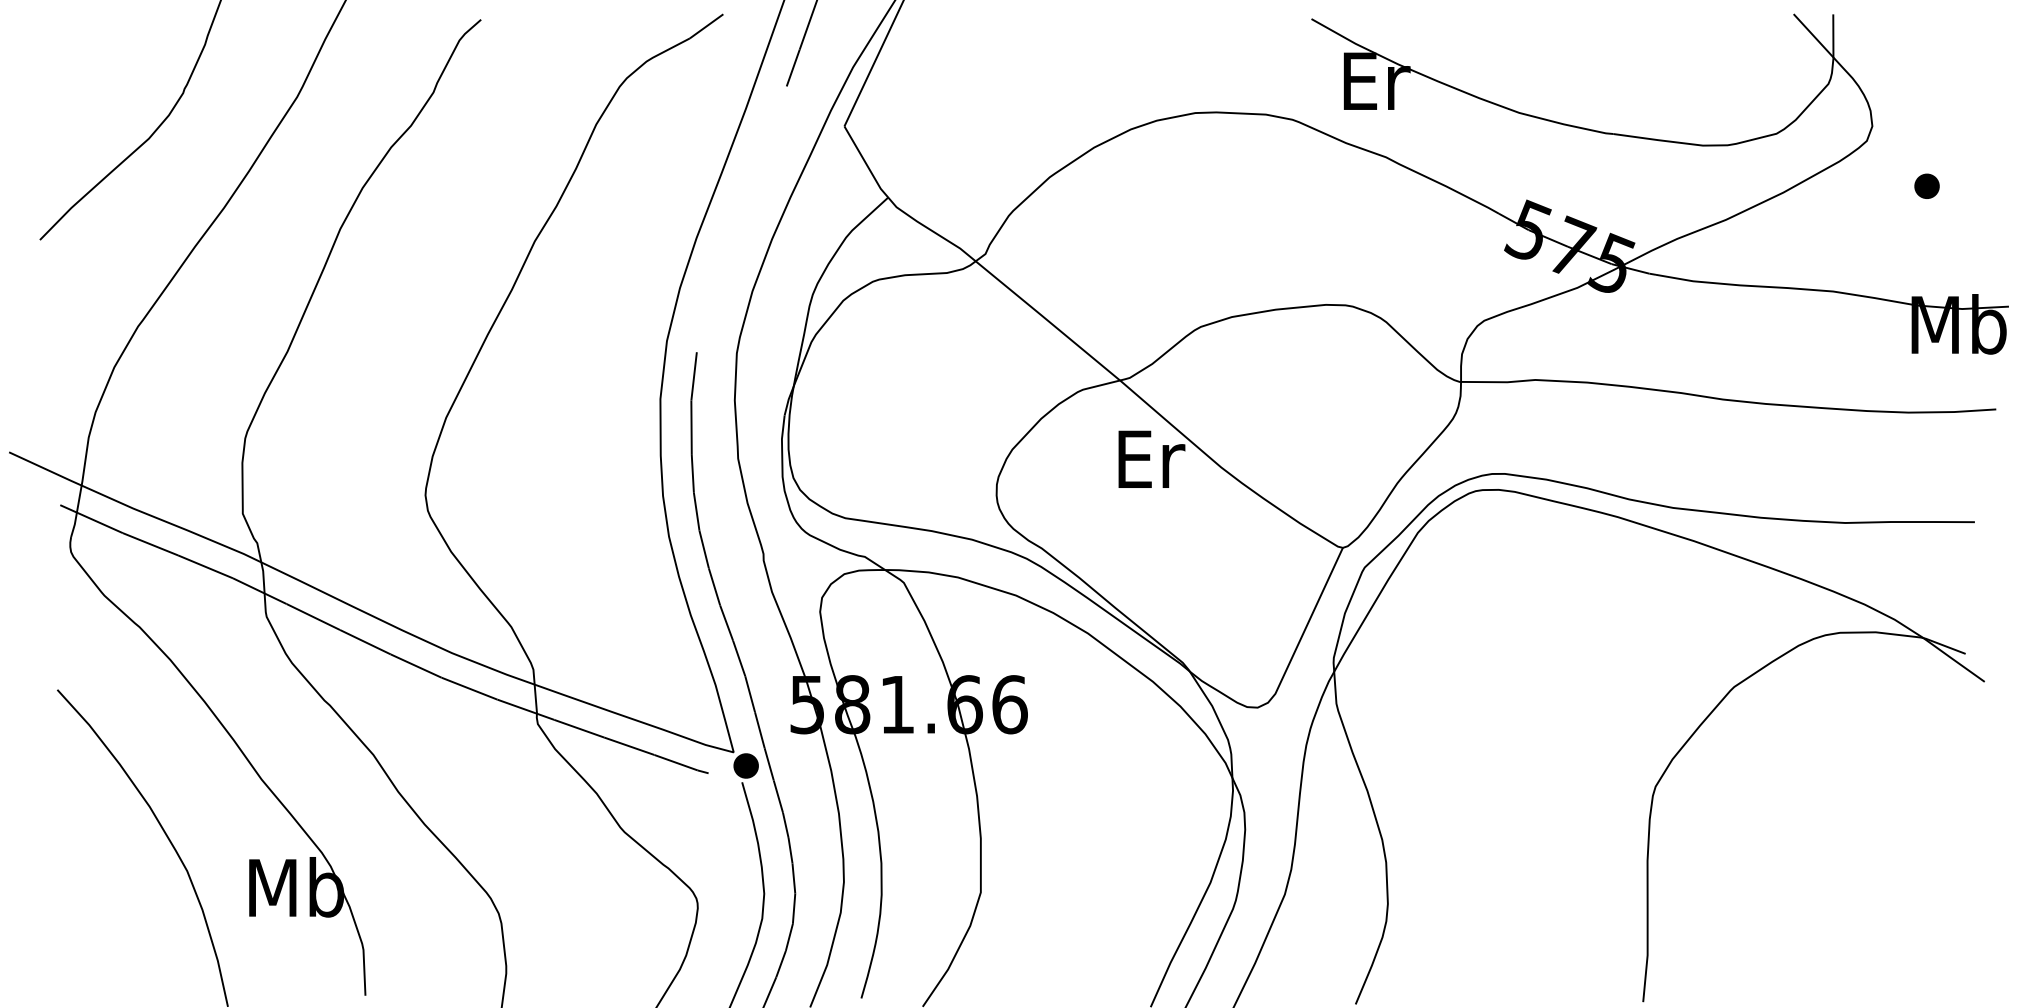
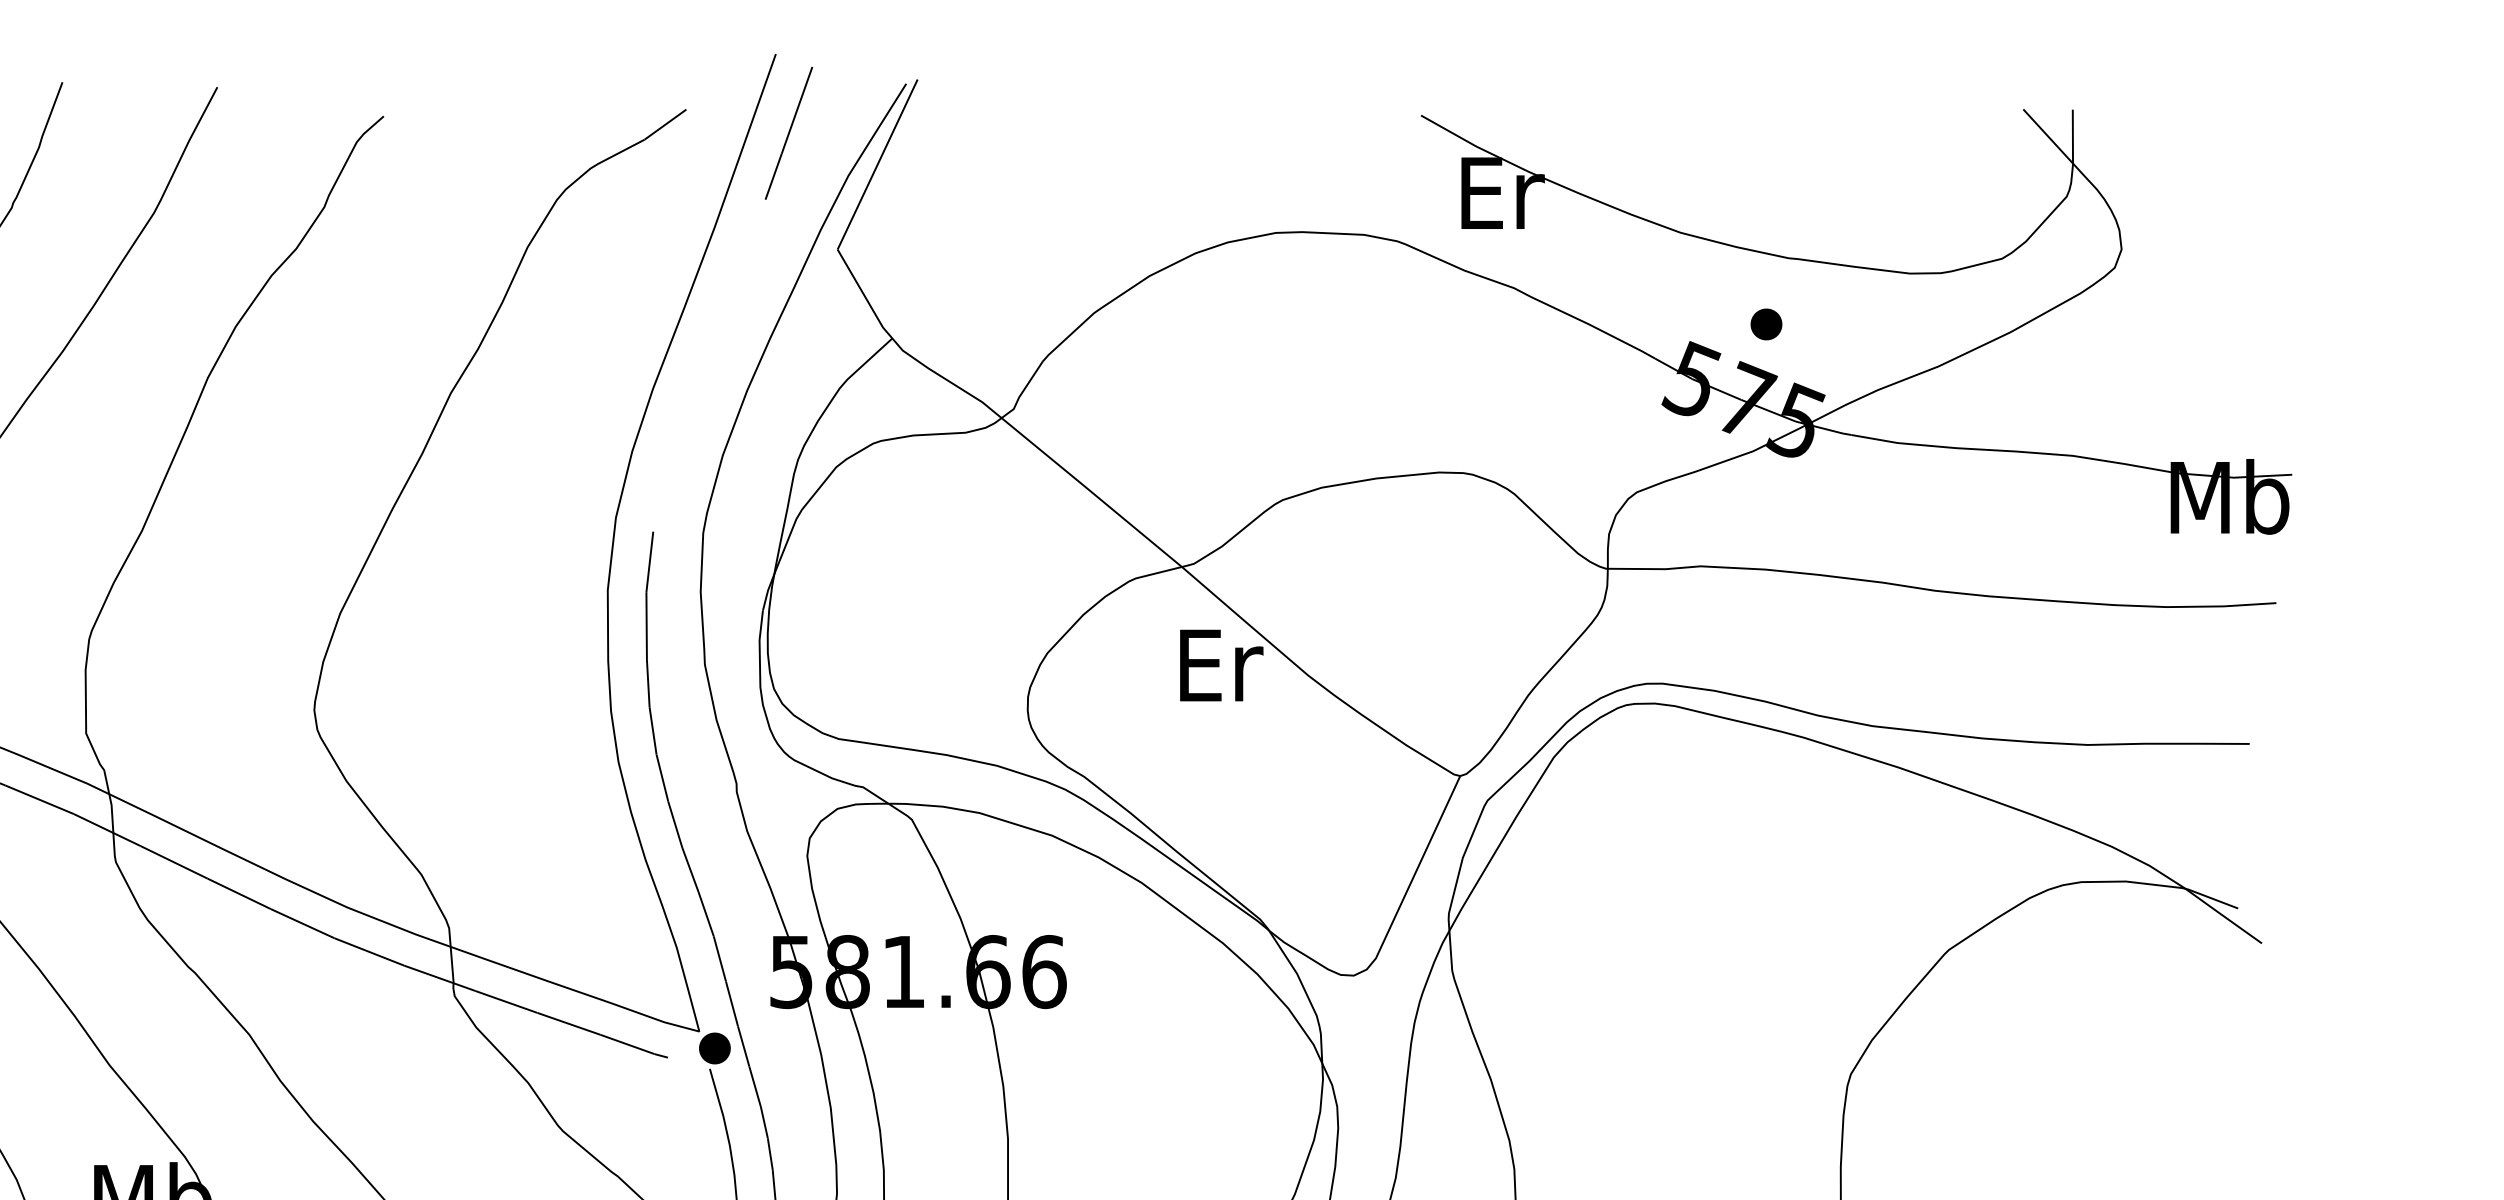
part: (1926, 185) -> (1765, 323), moved

